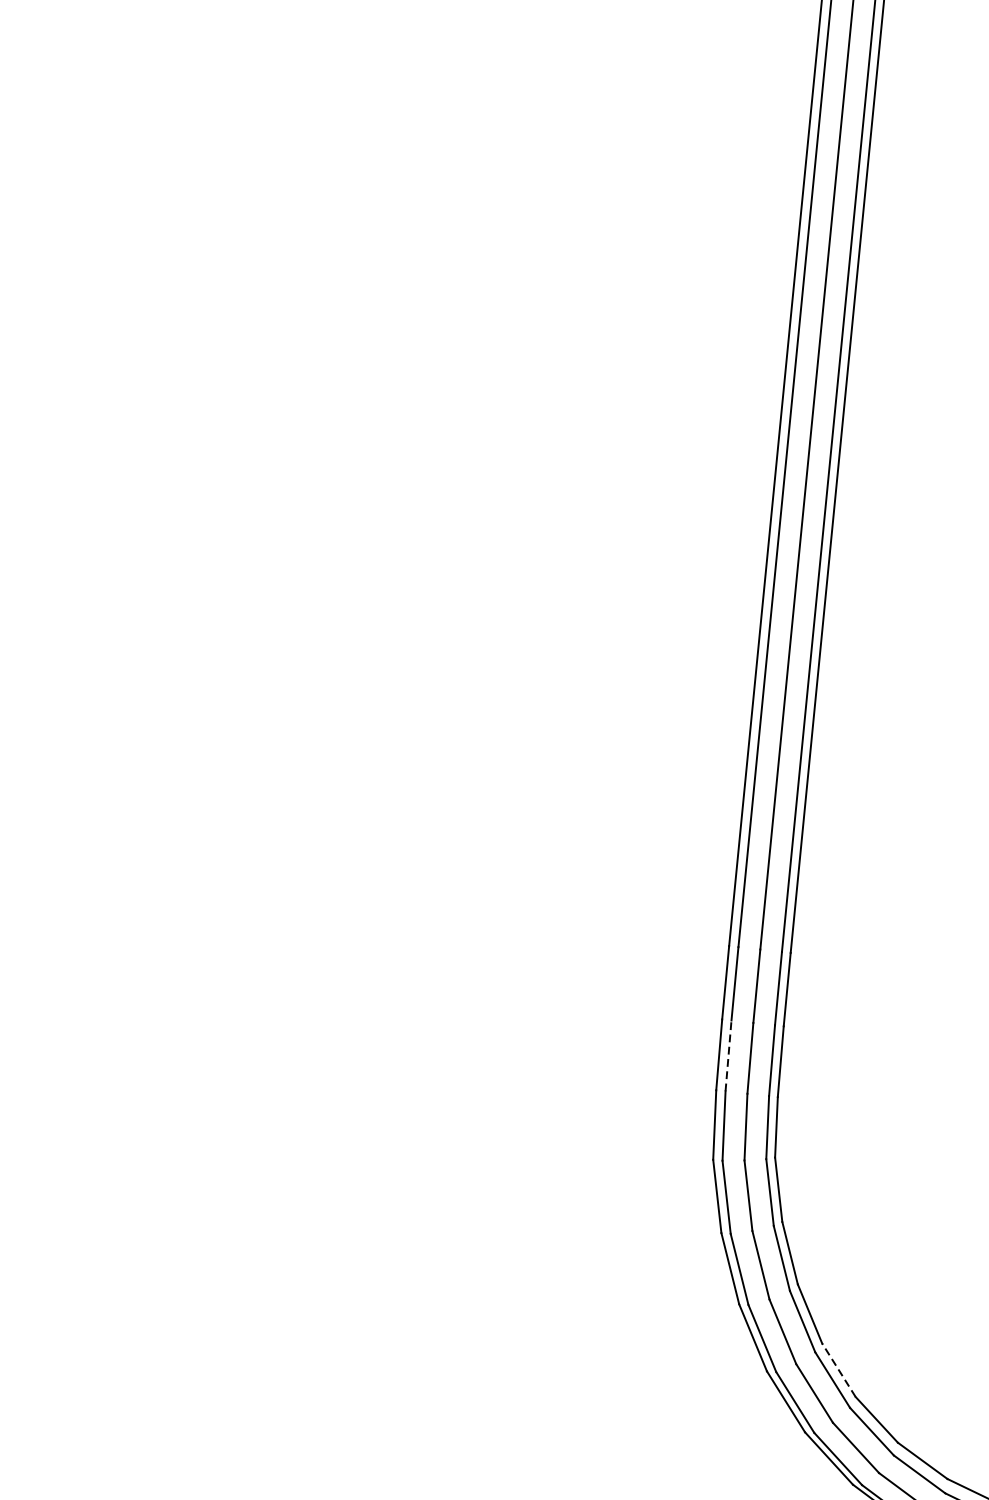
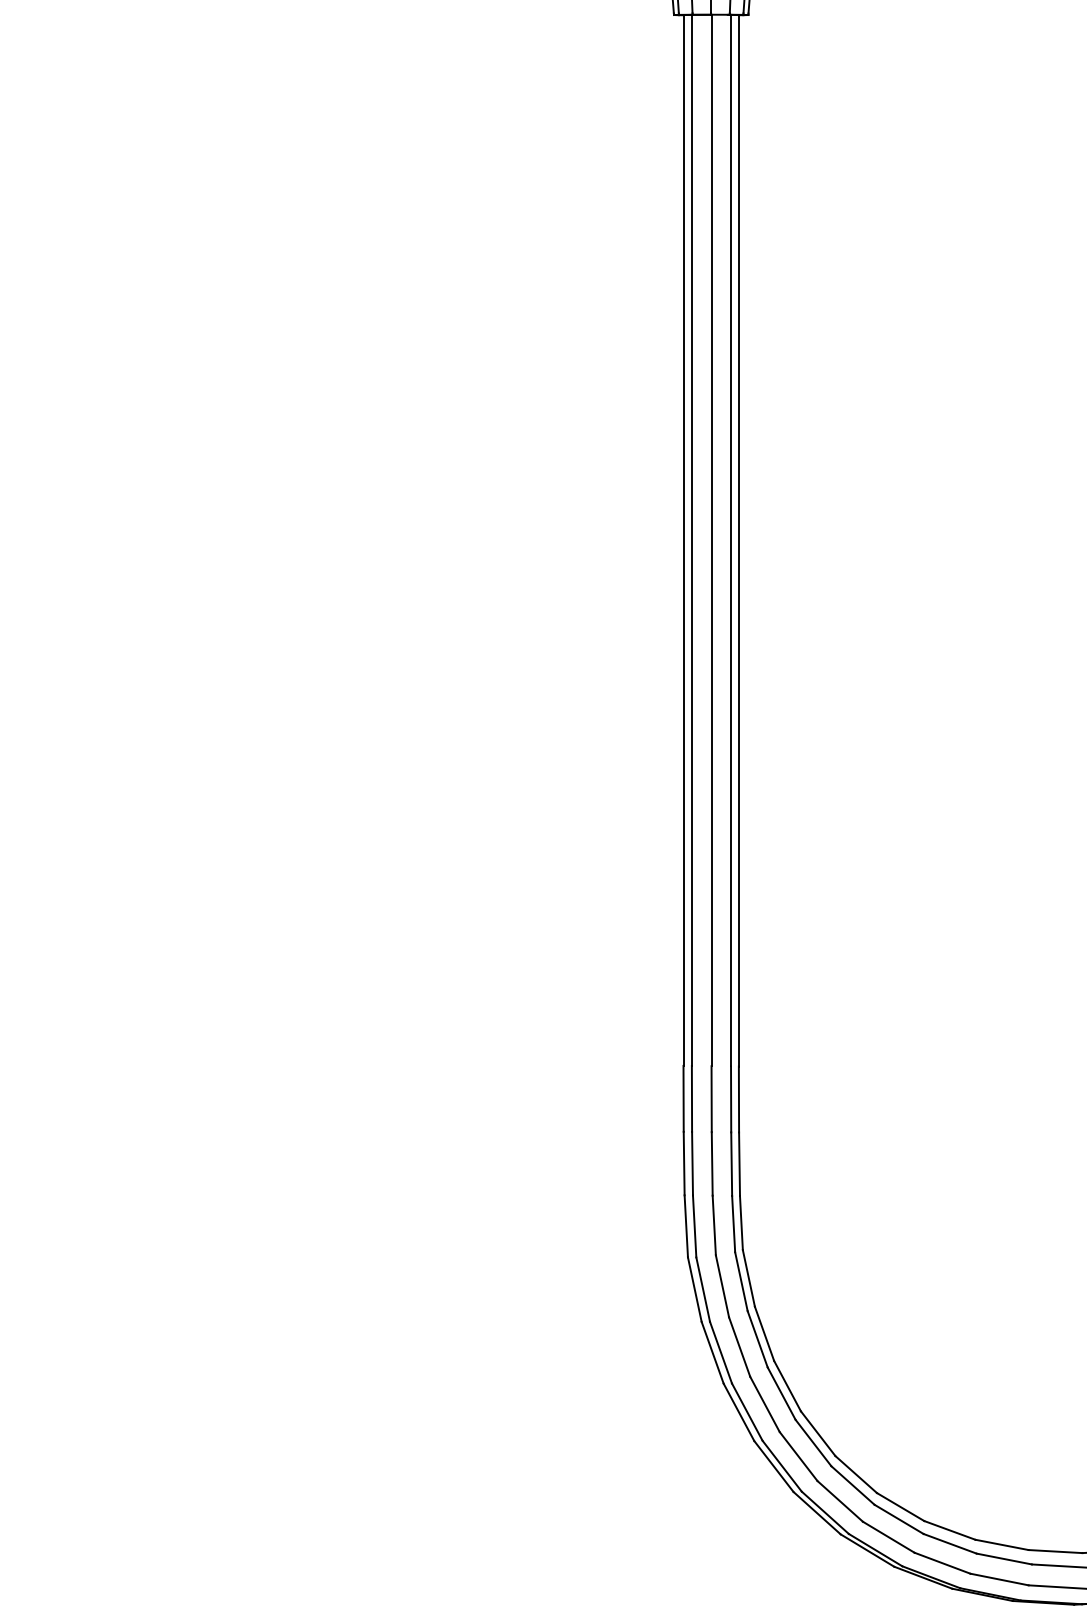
line: (728, 1055) -> (692, 1163), dashed -> solid
line: (838, 1369) -> (817, 1433), dashed -> solid

